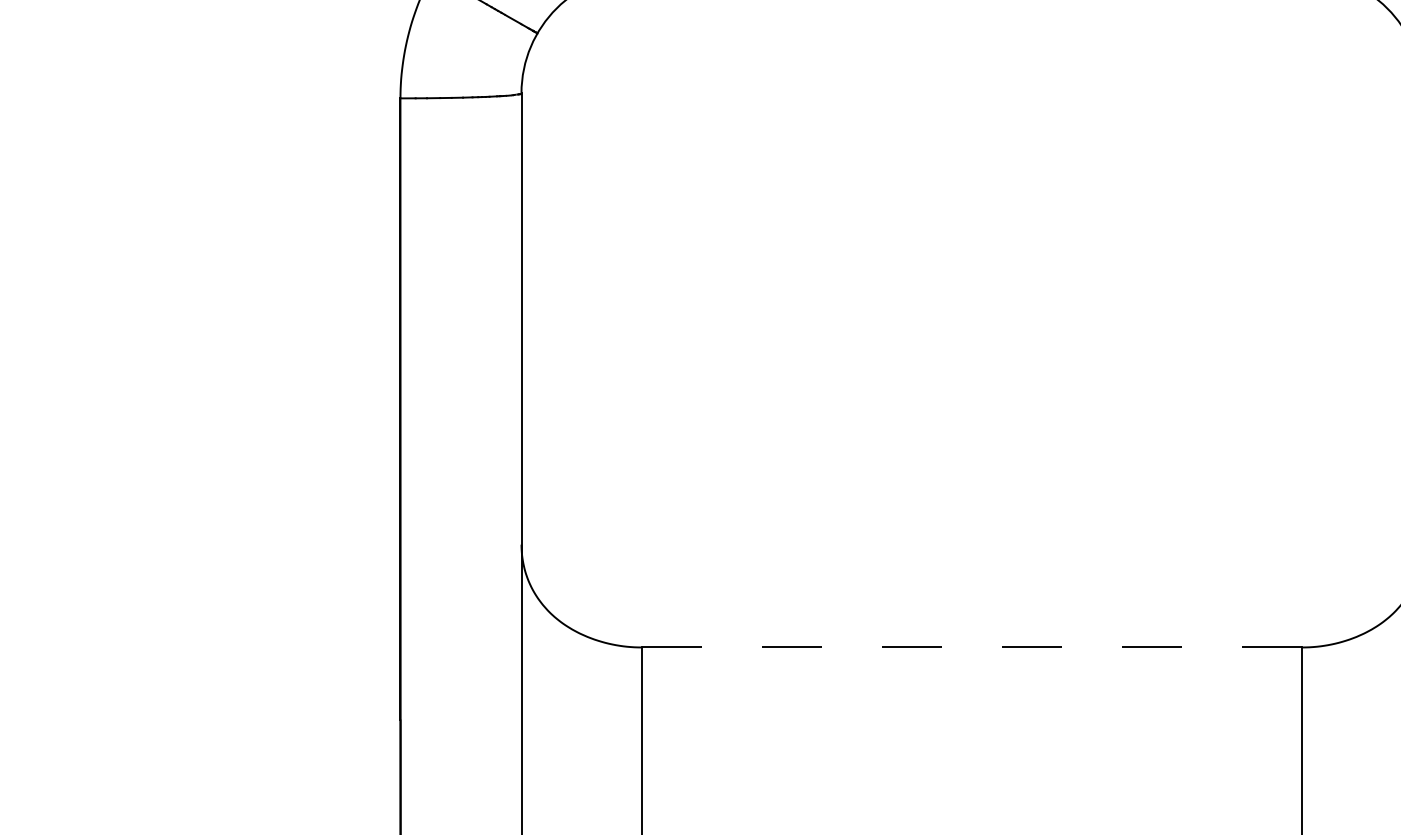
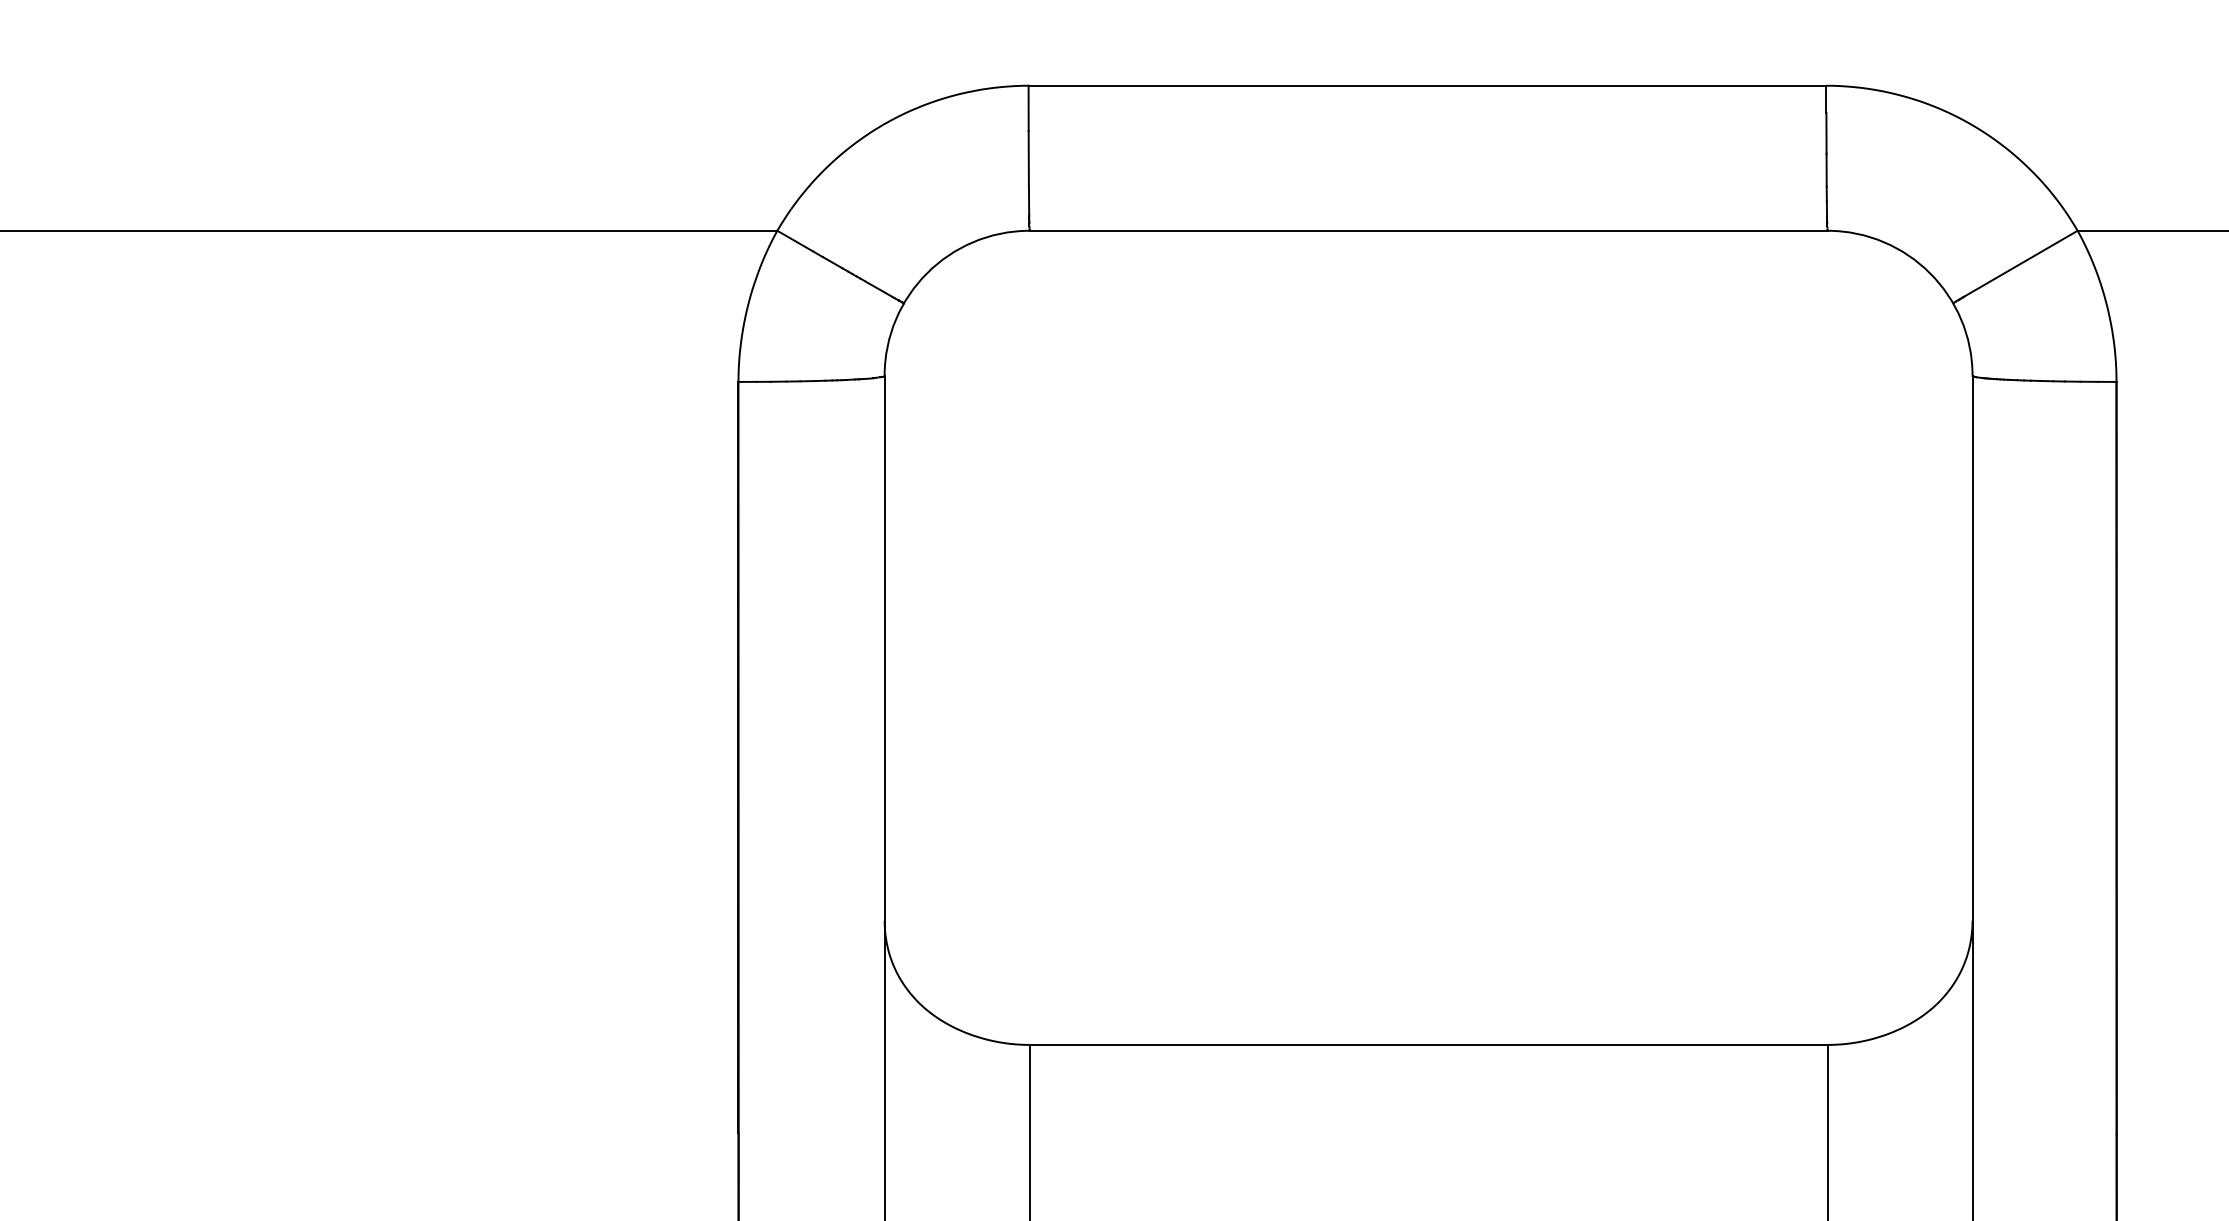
line: (971, 647) -> (1428, 1044), dashed -> solid

